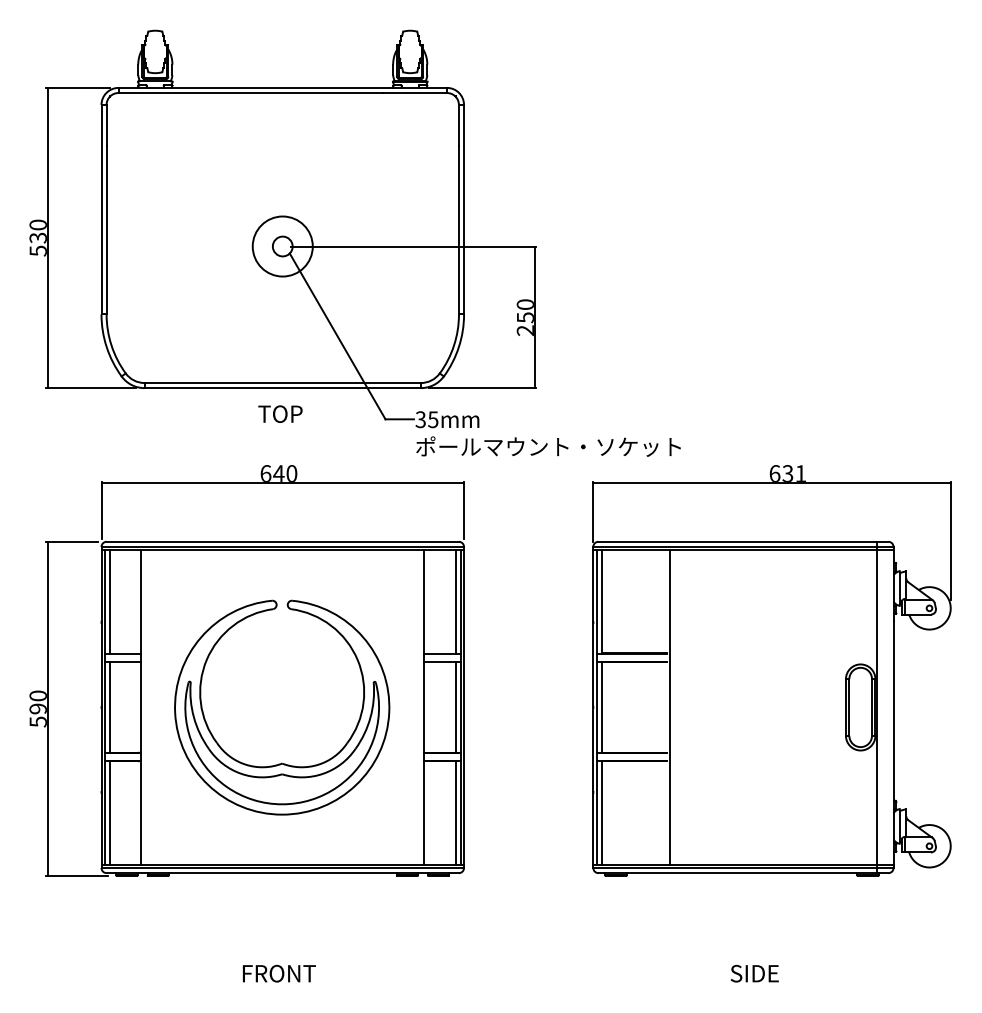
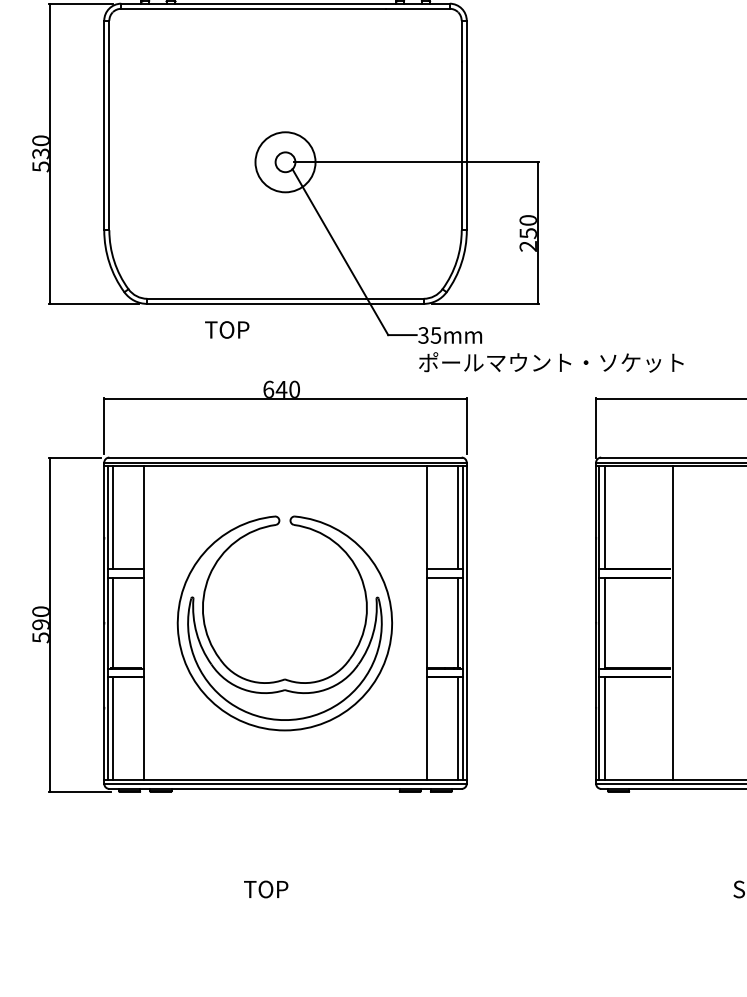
text: (280, 413) -> (227, 329), moved
text: (278, 973) -> (281, 889), FRONT -> TOP

